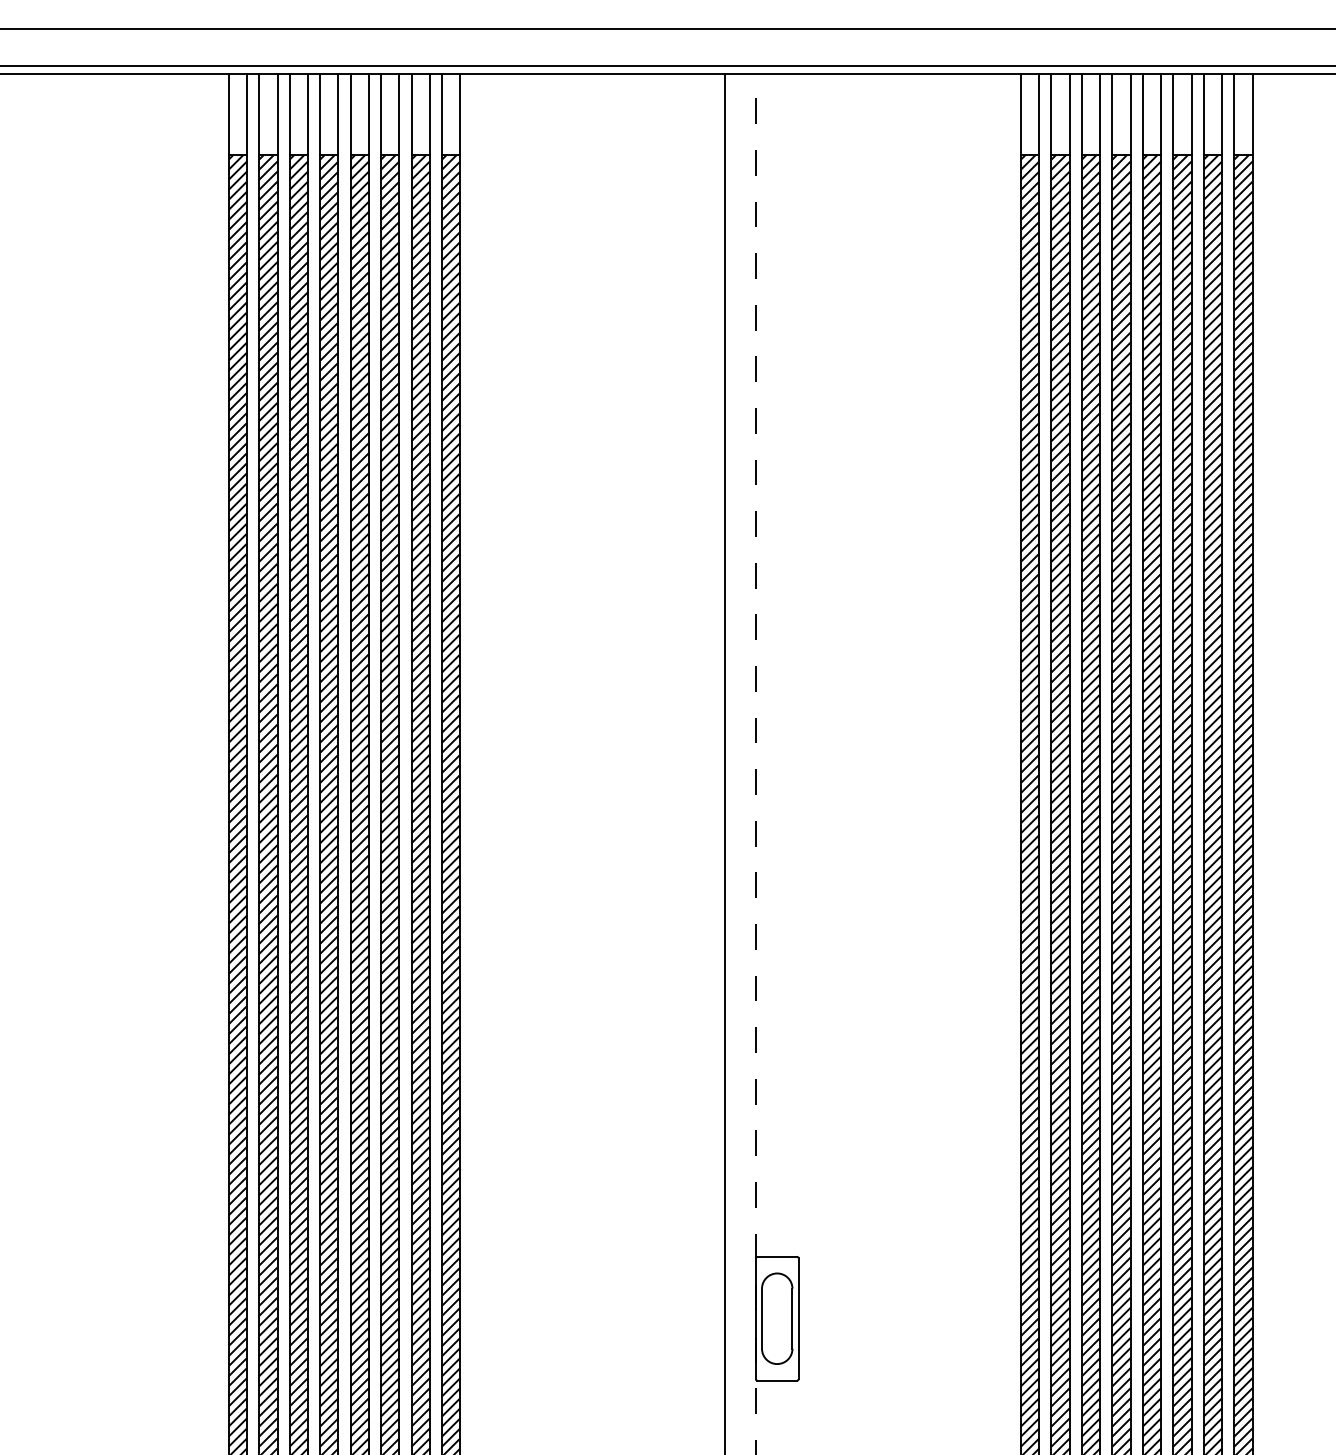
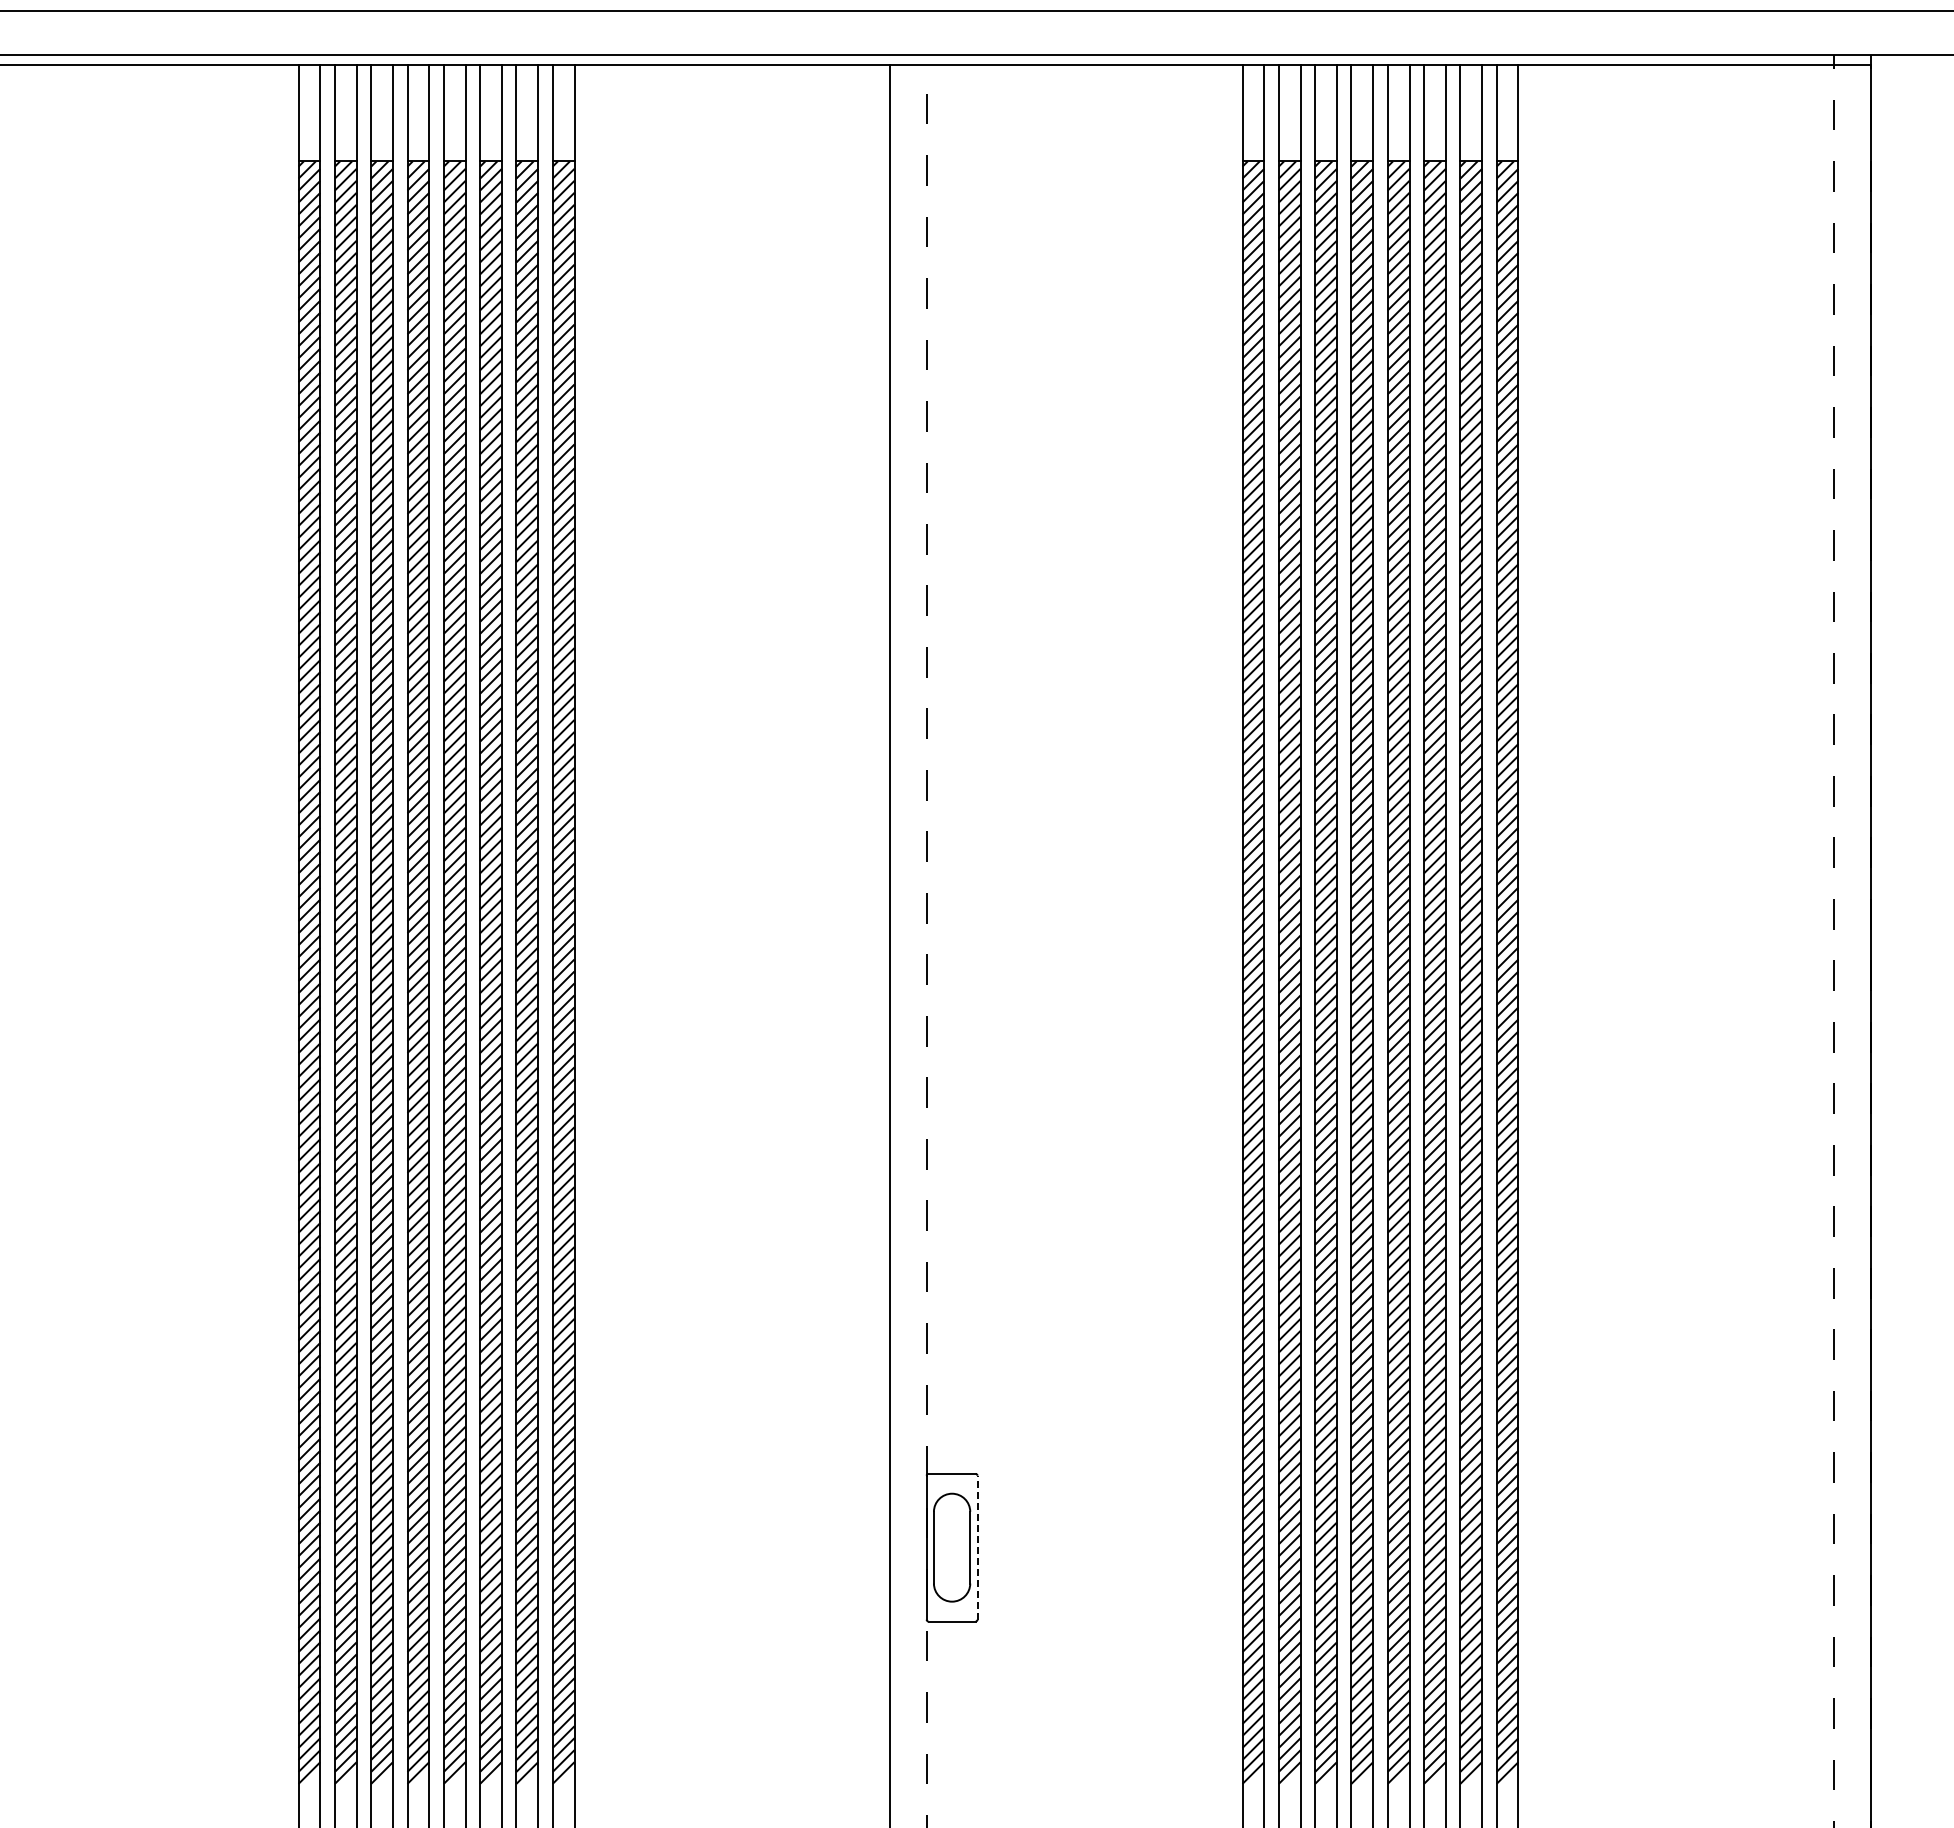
line: (798, 1318) -> (977, 1547), solid -> dashed

